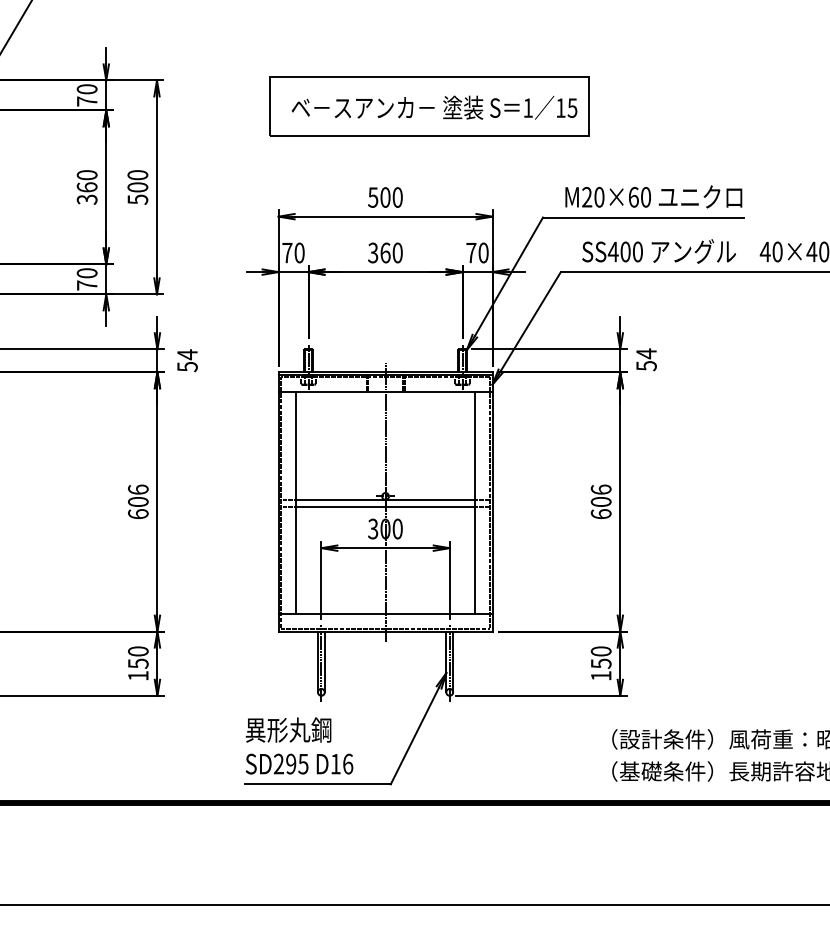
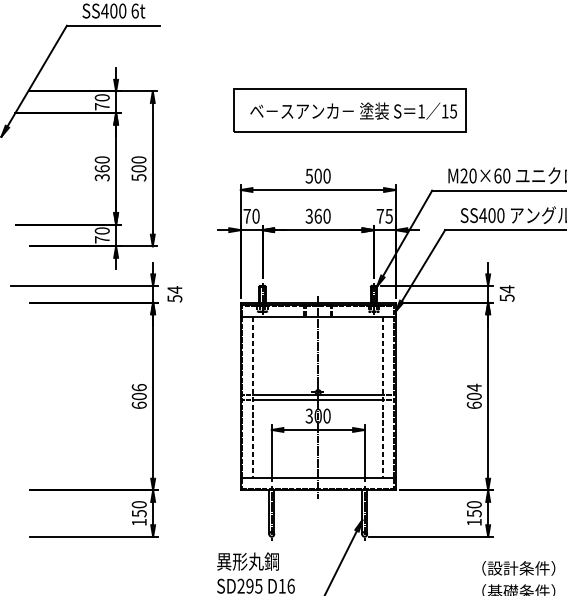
text: (483, 252) -> (389, 215), 70 -> 75
text: (600, 489) -> (473, 387), 606 -> 604
line: (295, 503) -> (253, 397), solid -> dashed
line: (475, 503) -> (383, 397), solid -> dashed

